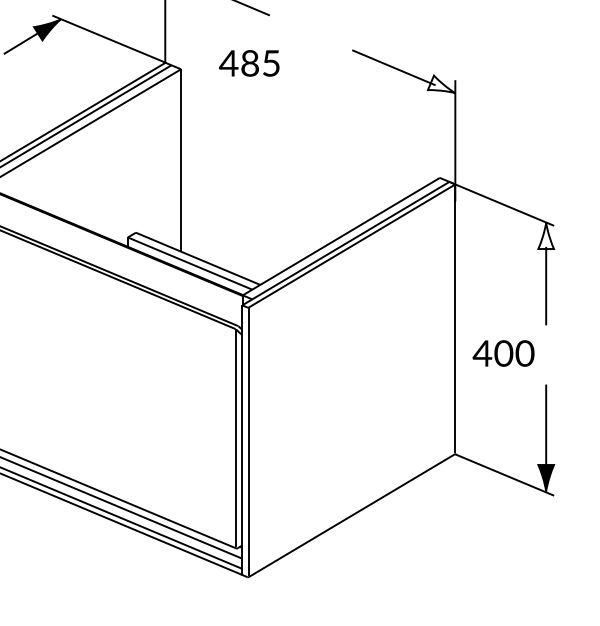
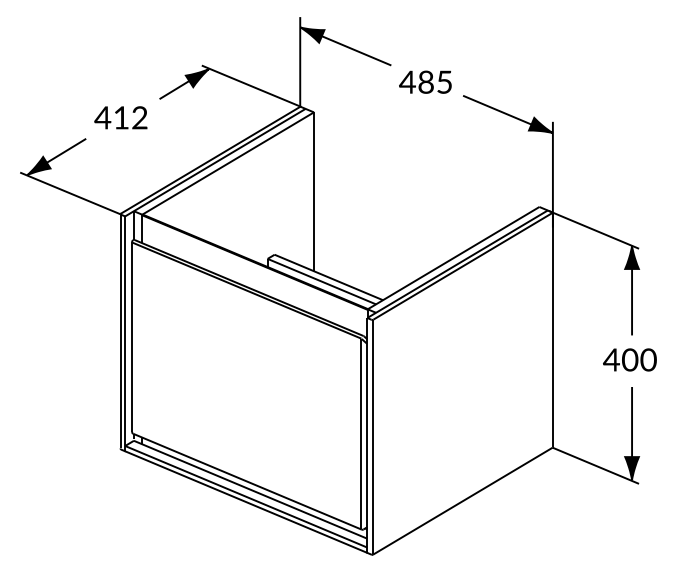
text: (249, 62) -> (425, 81), moved
fill: (441, 84) -> (540, 125), added
fill: (545, 234) -> (631, 256), added
text: (503, 352) -> (629, 359), moved

